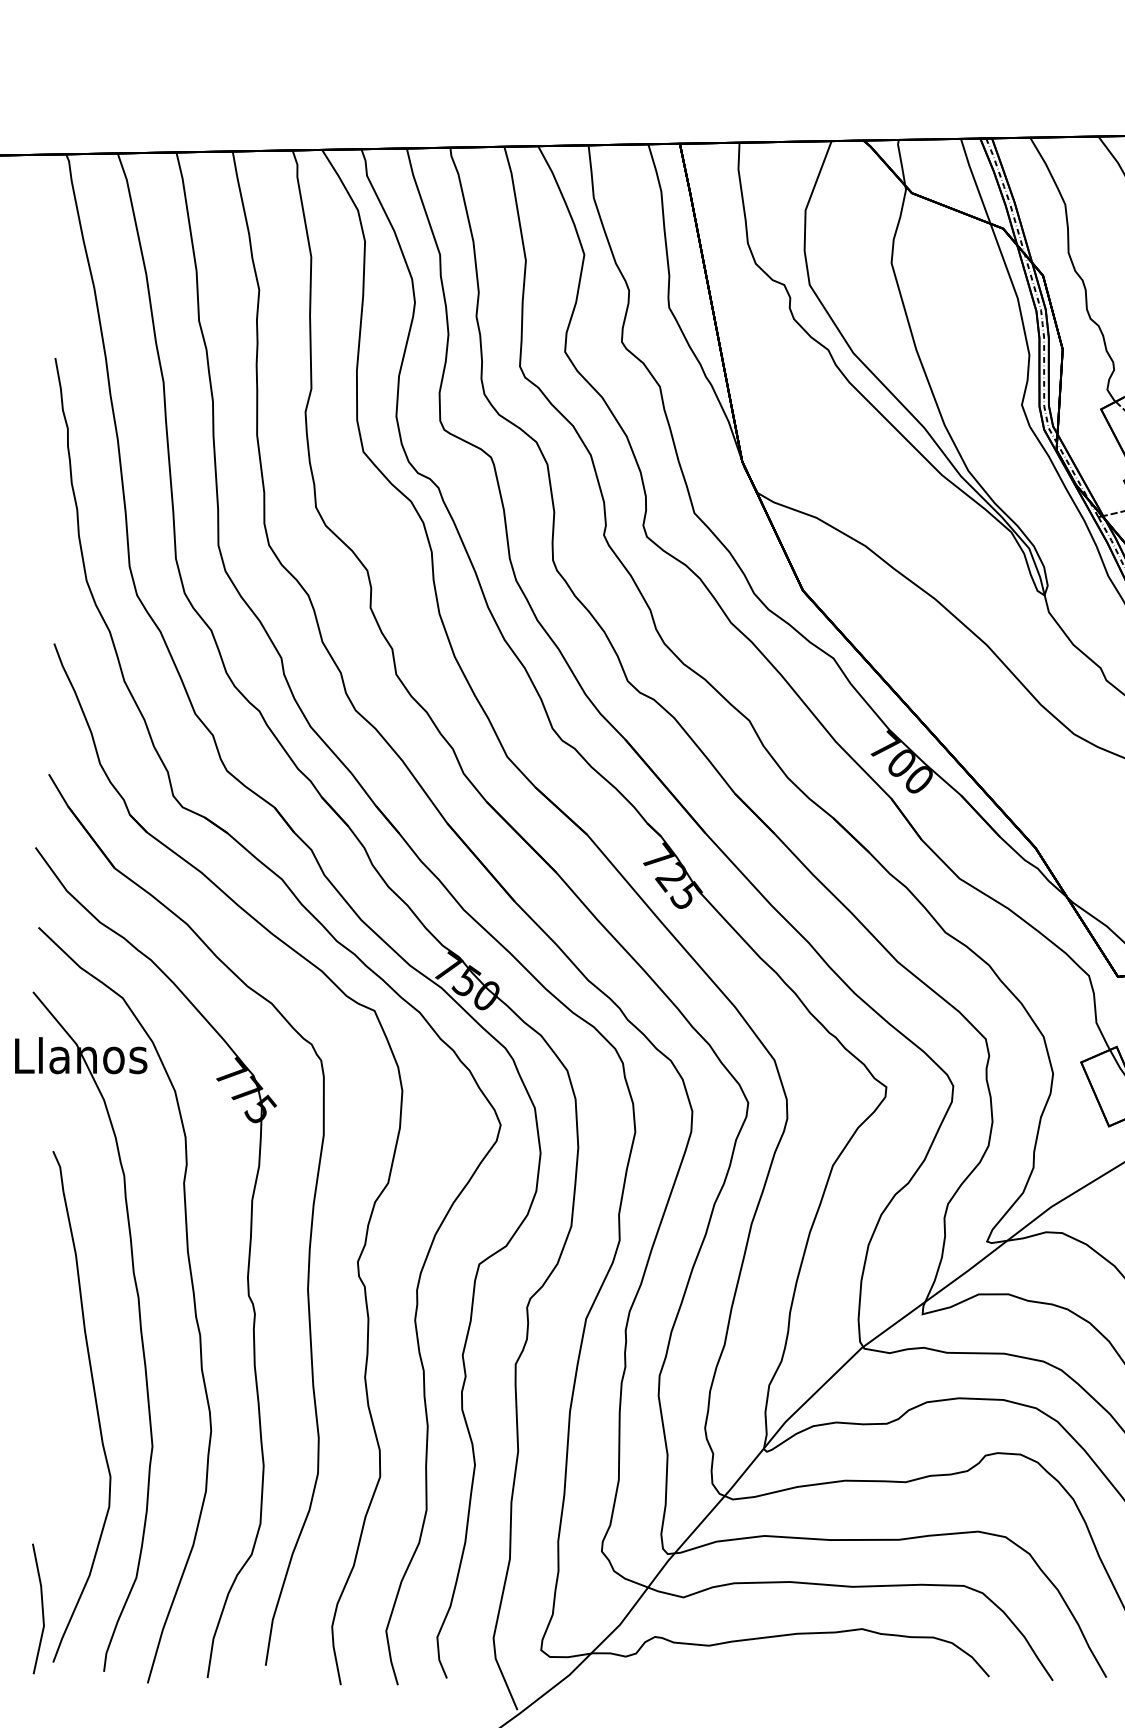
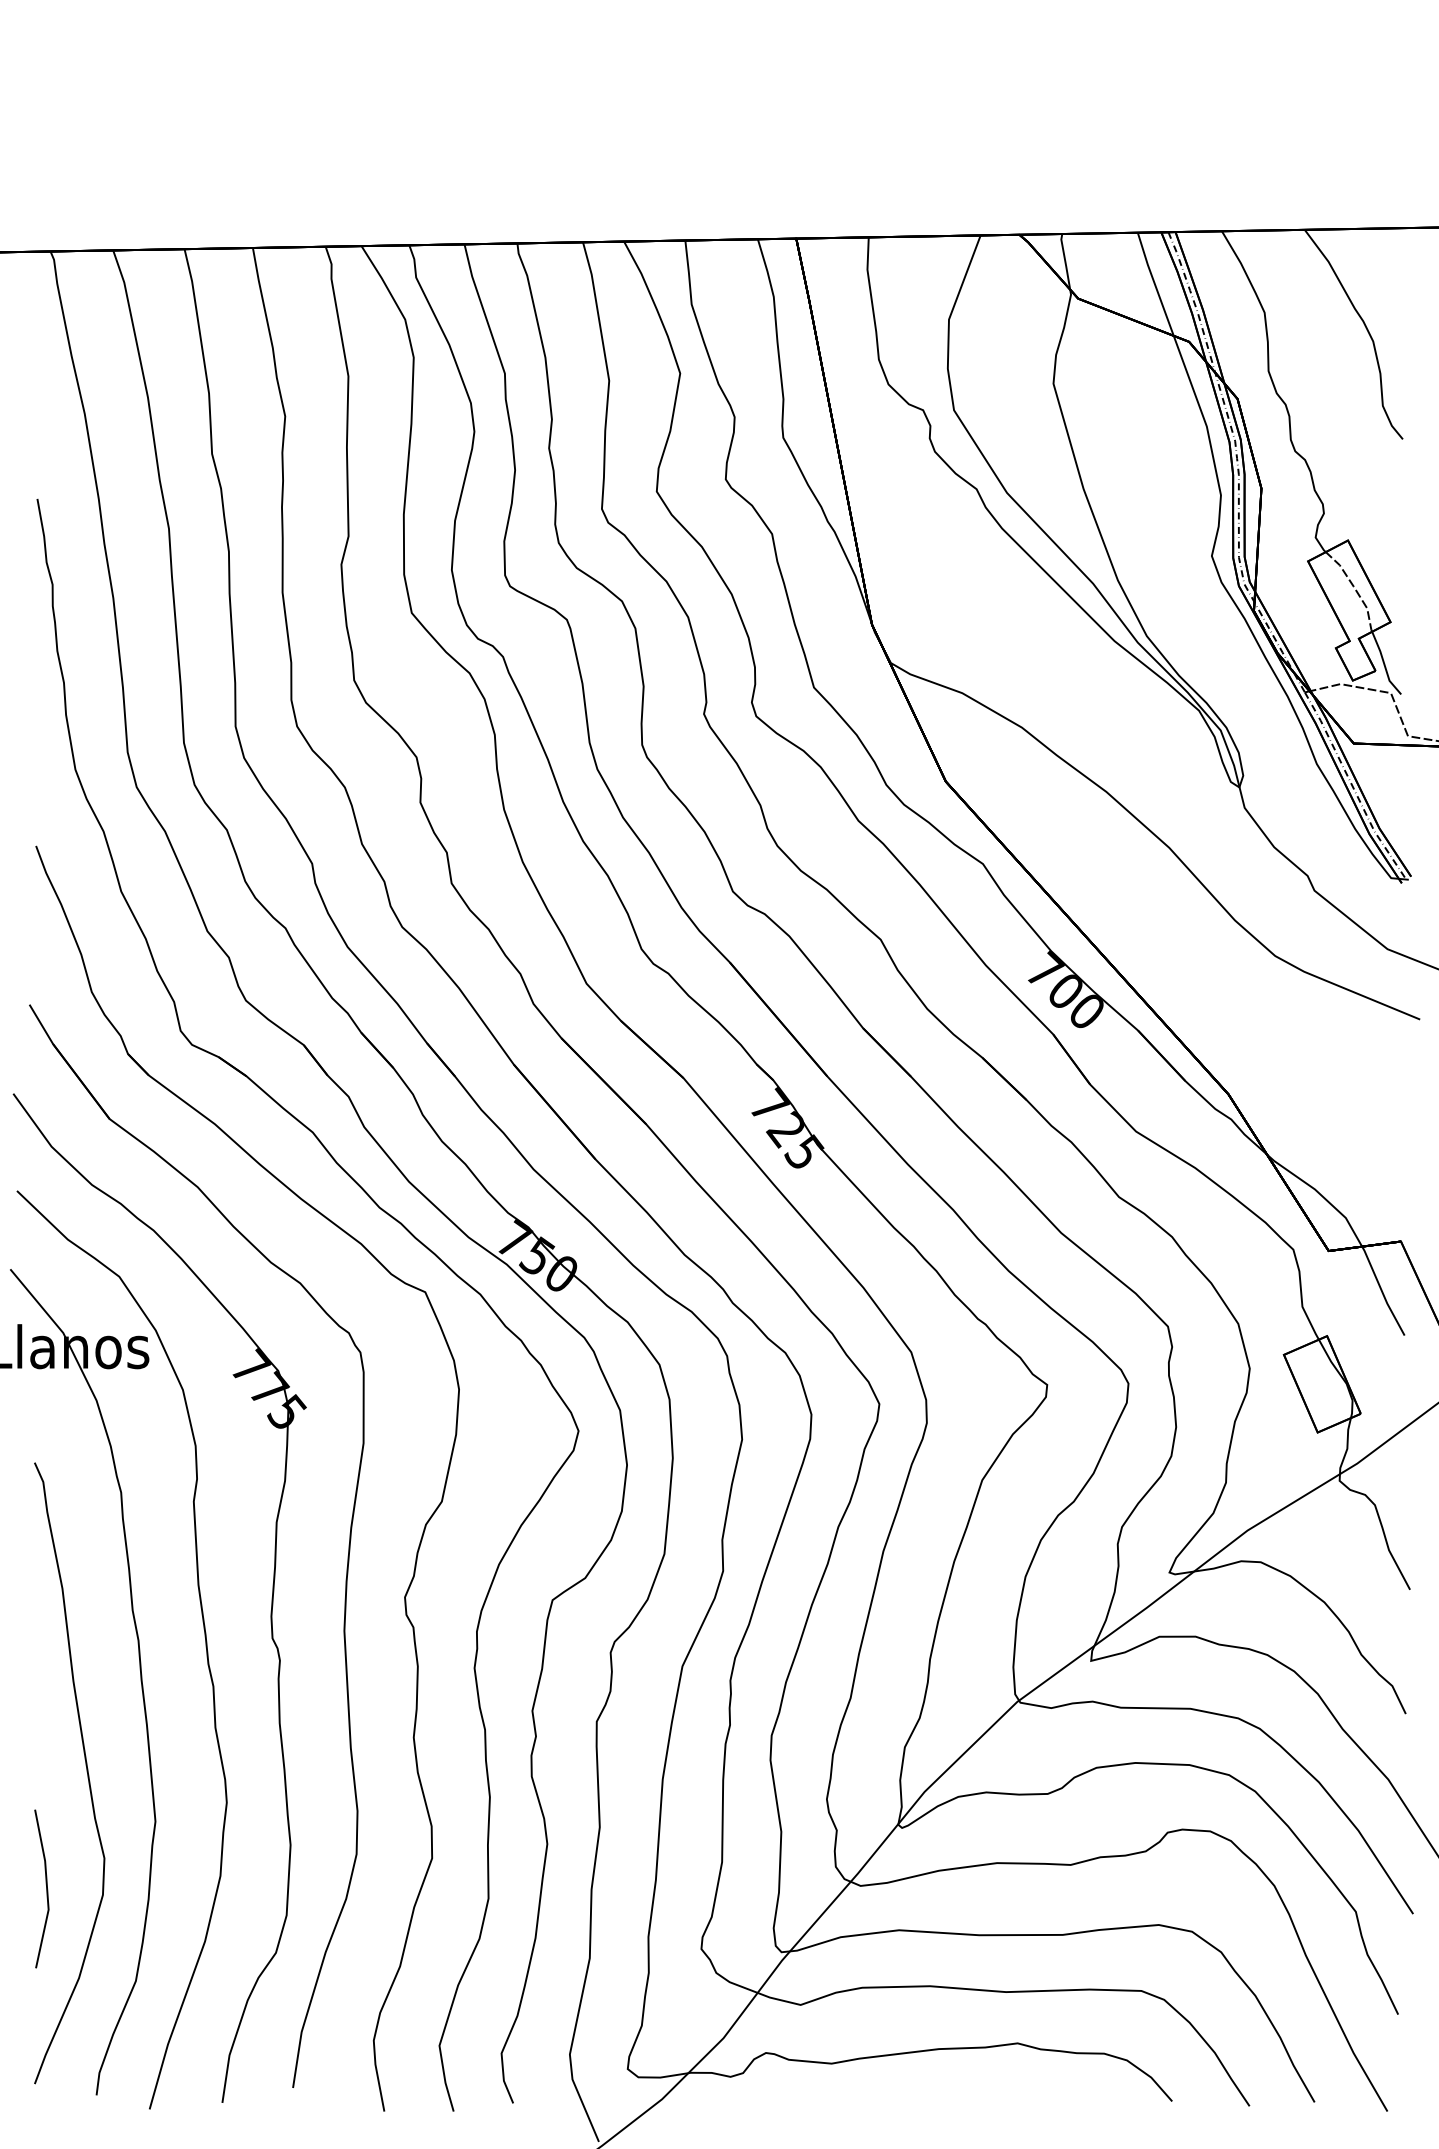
line: (42, 1608) -> (46, 1888), moved

